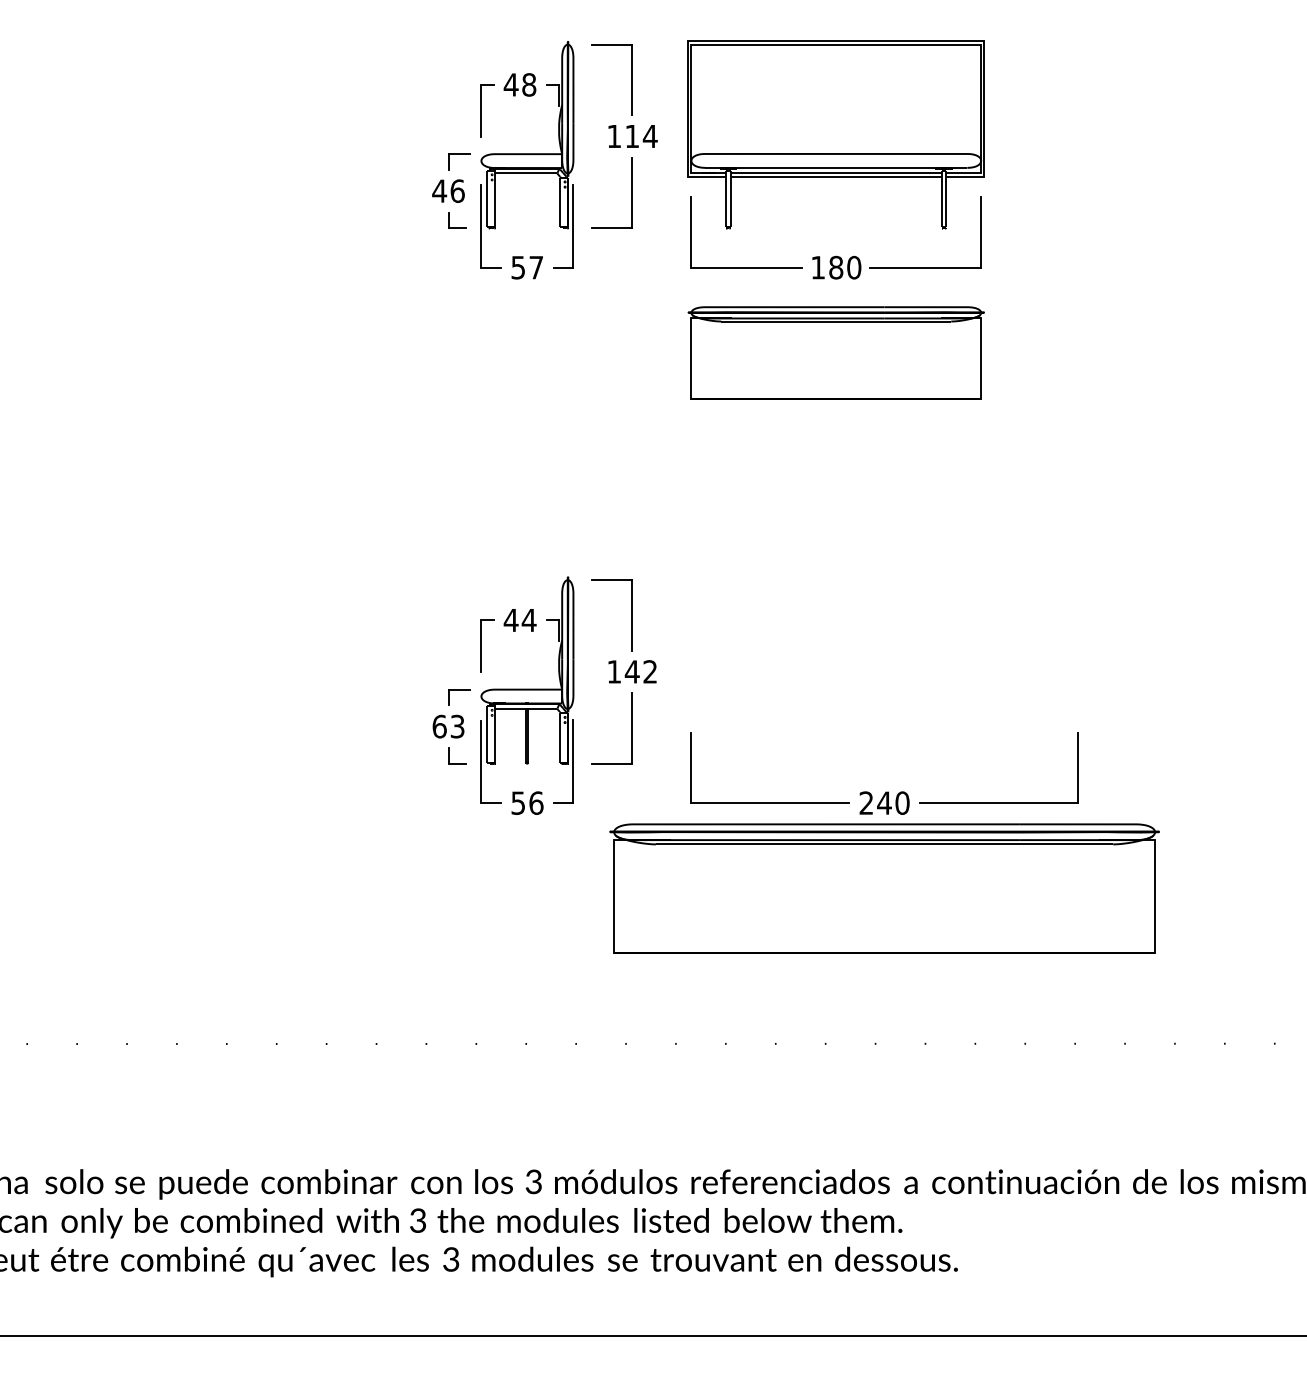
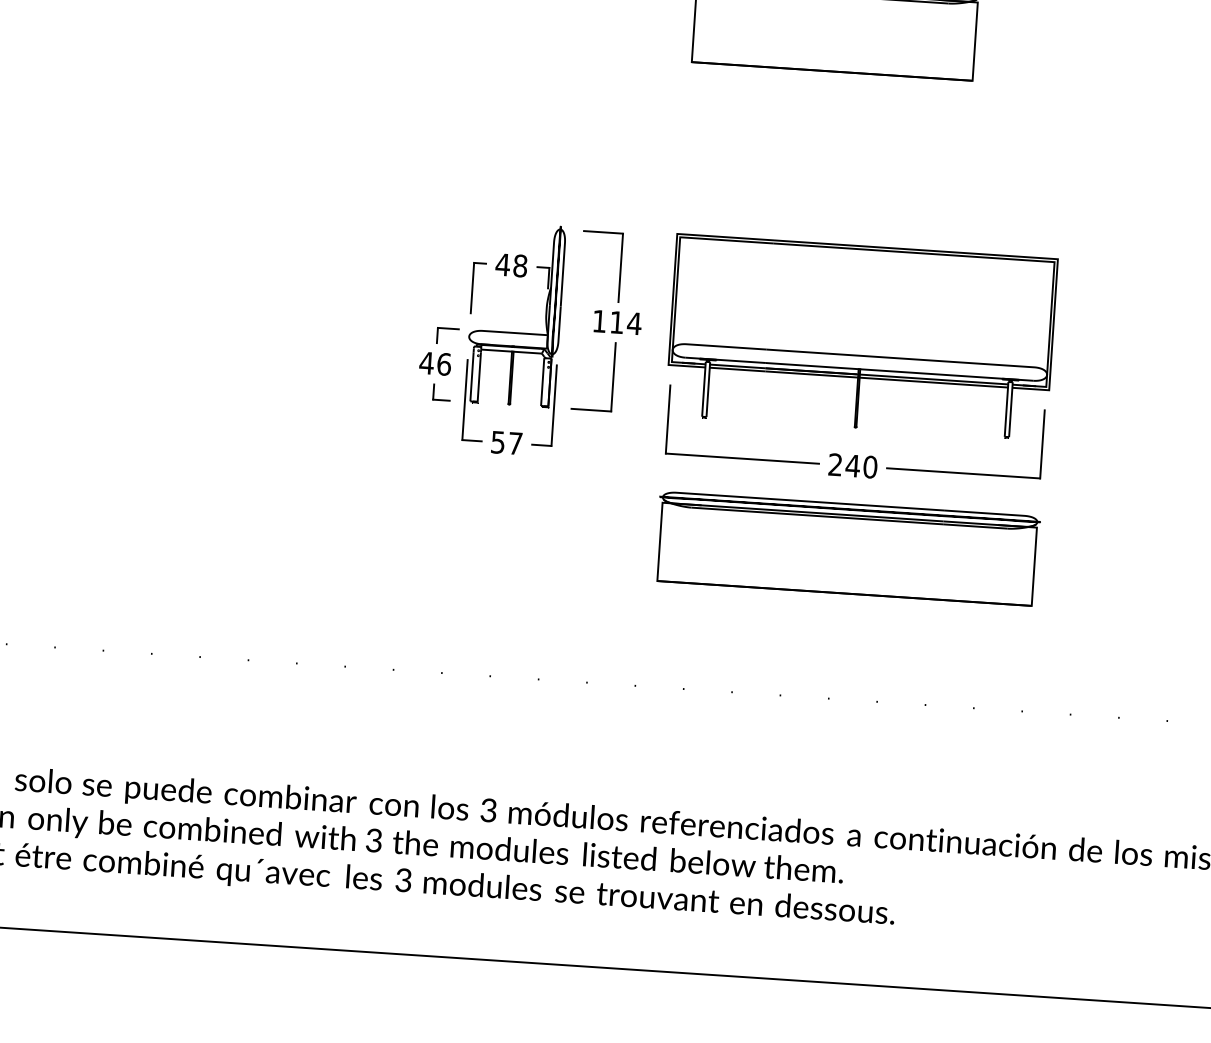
text: (528, 620) -> (519, 266), 44 -> 48
part: (884, 670) -> (861, 337), added
text: (640, 671) -> (624, 322), 142 -> 114
text: (448, 726) -> (435, 363), 63 -> 46
text: (536, 802) -> (515, 442), 56 -> 57
part: (884, 888) -> (847, 548), size x0.71

